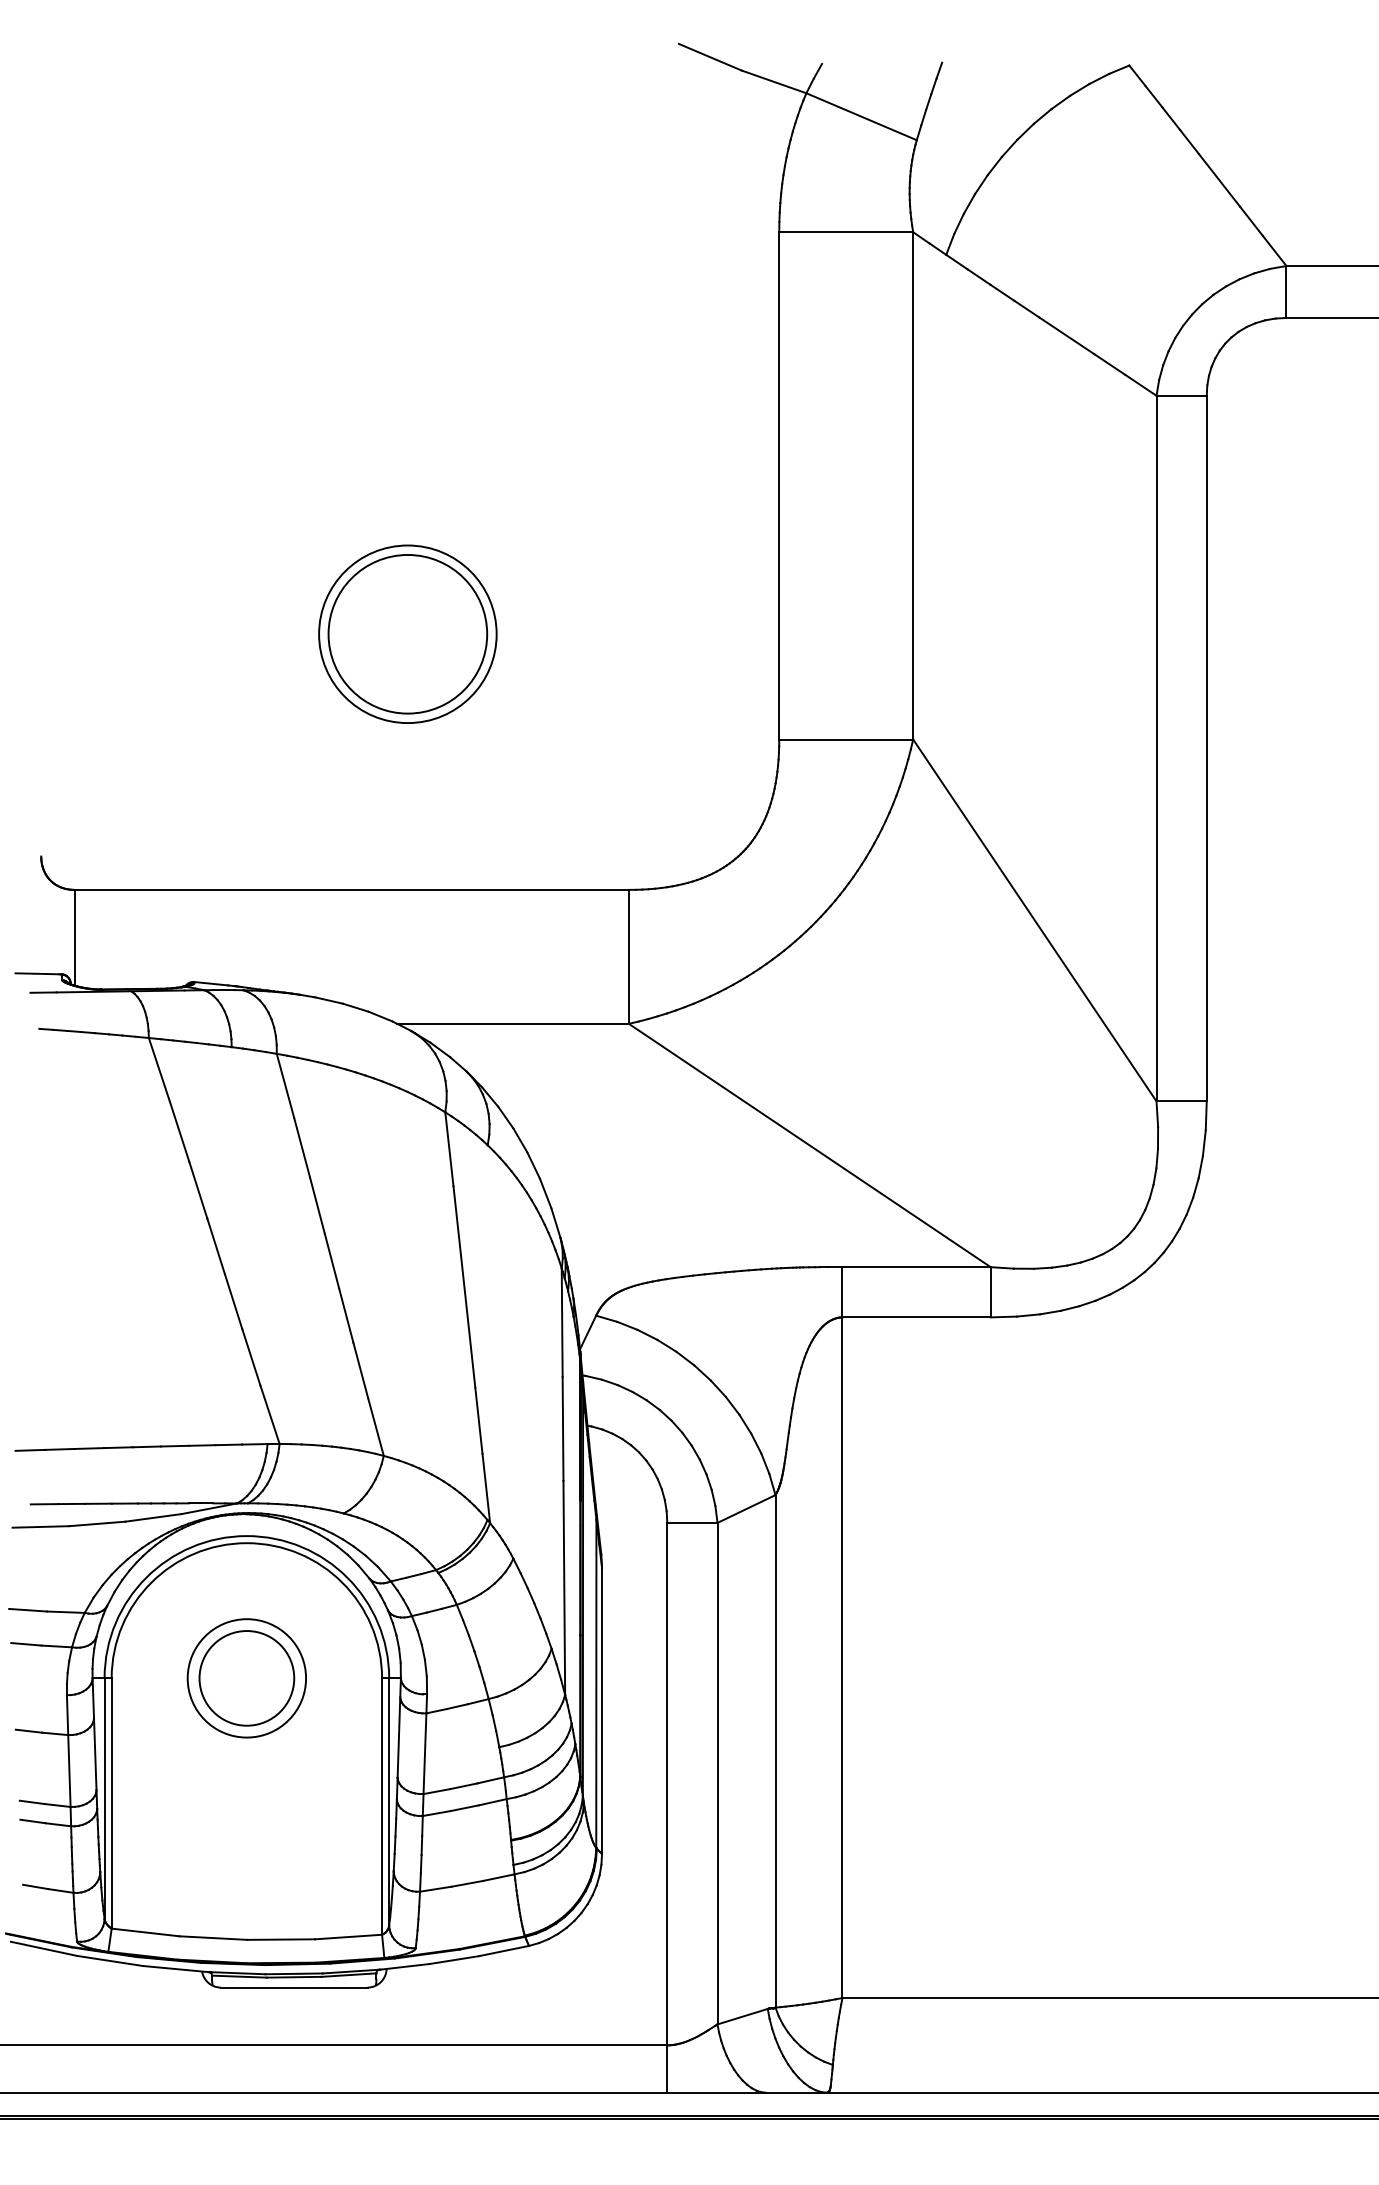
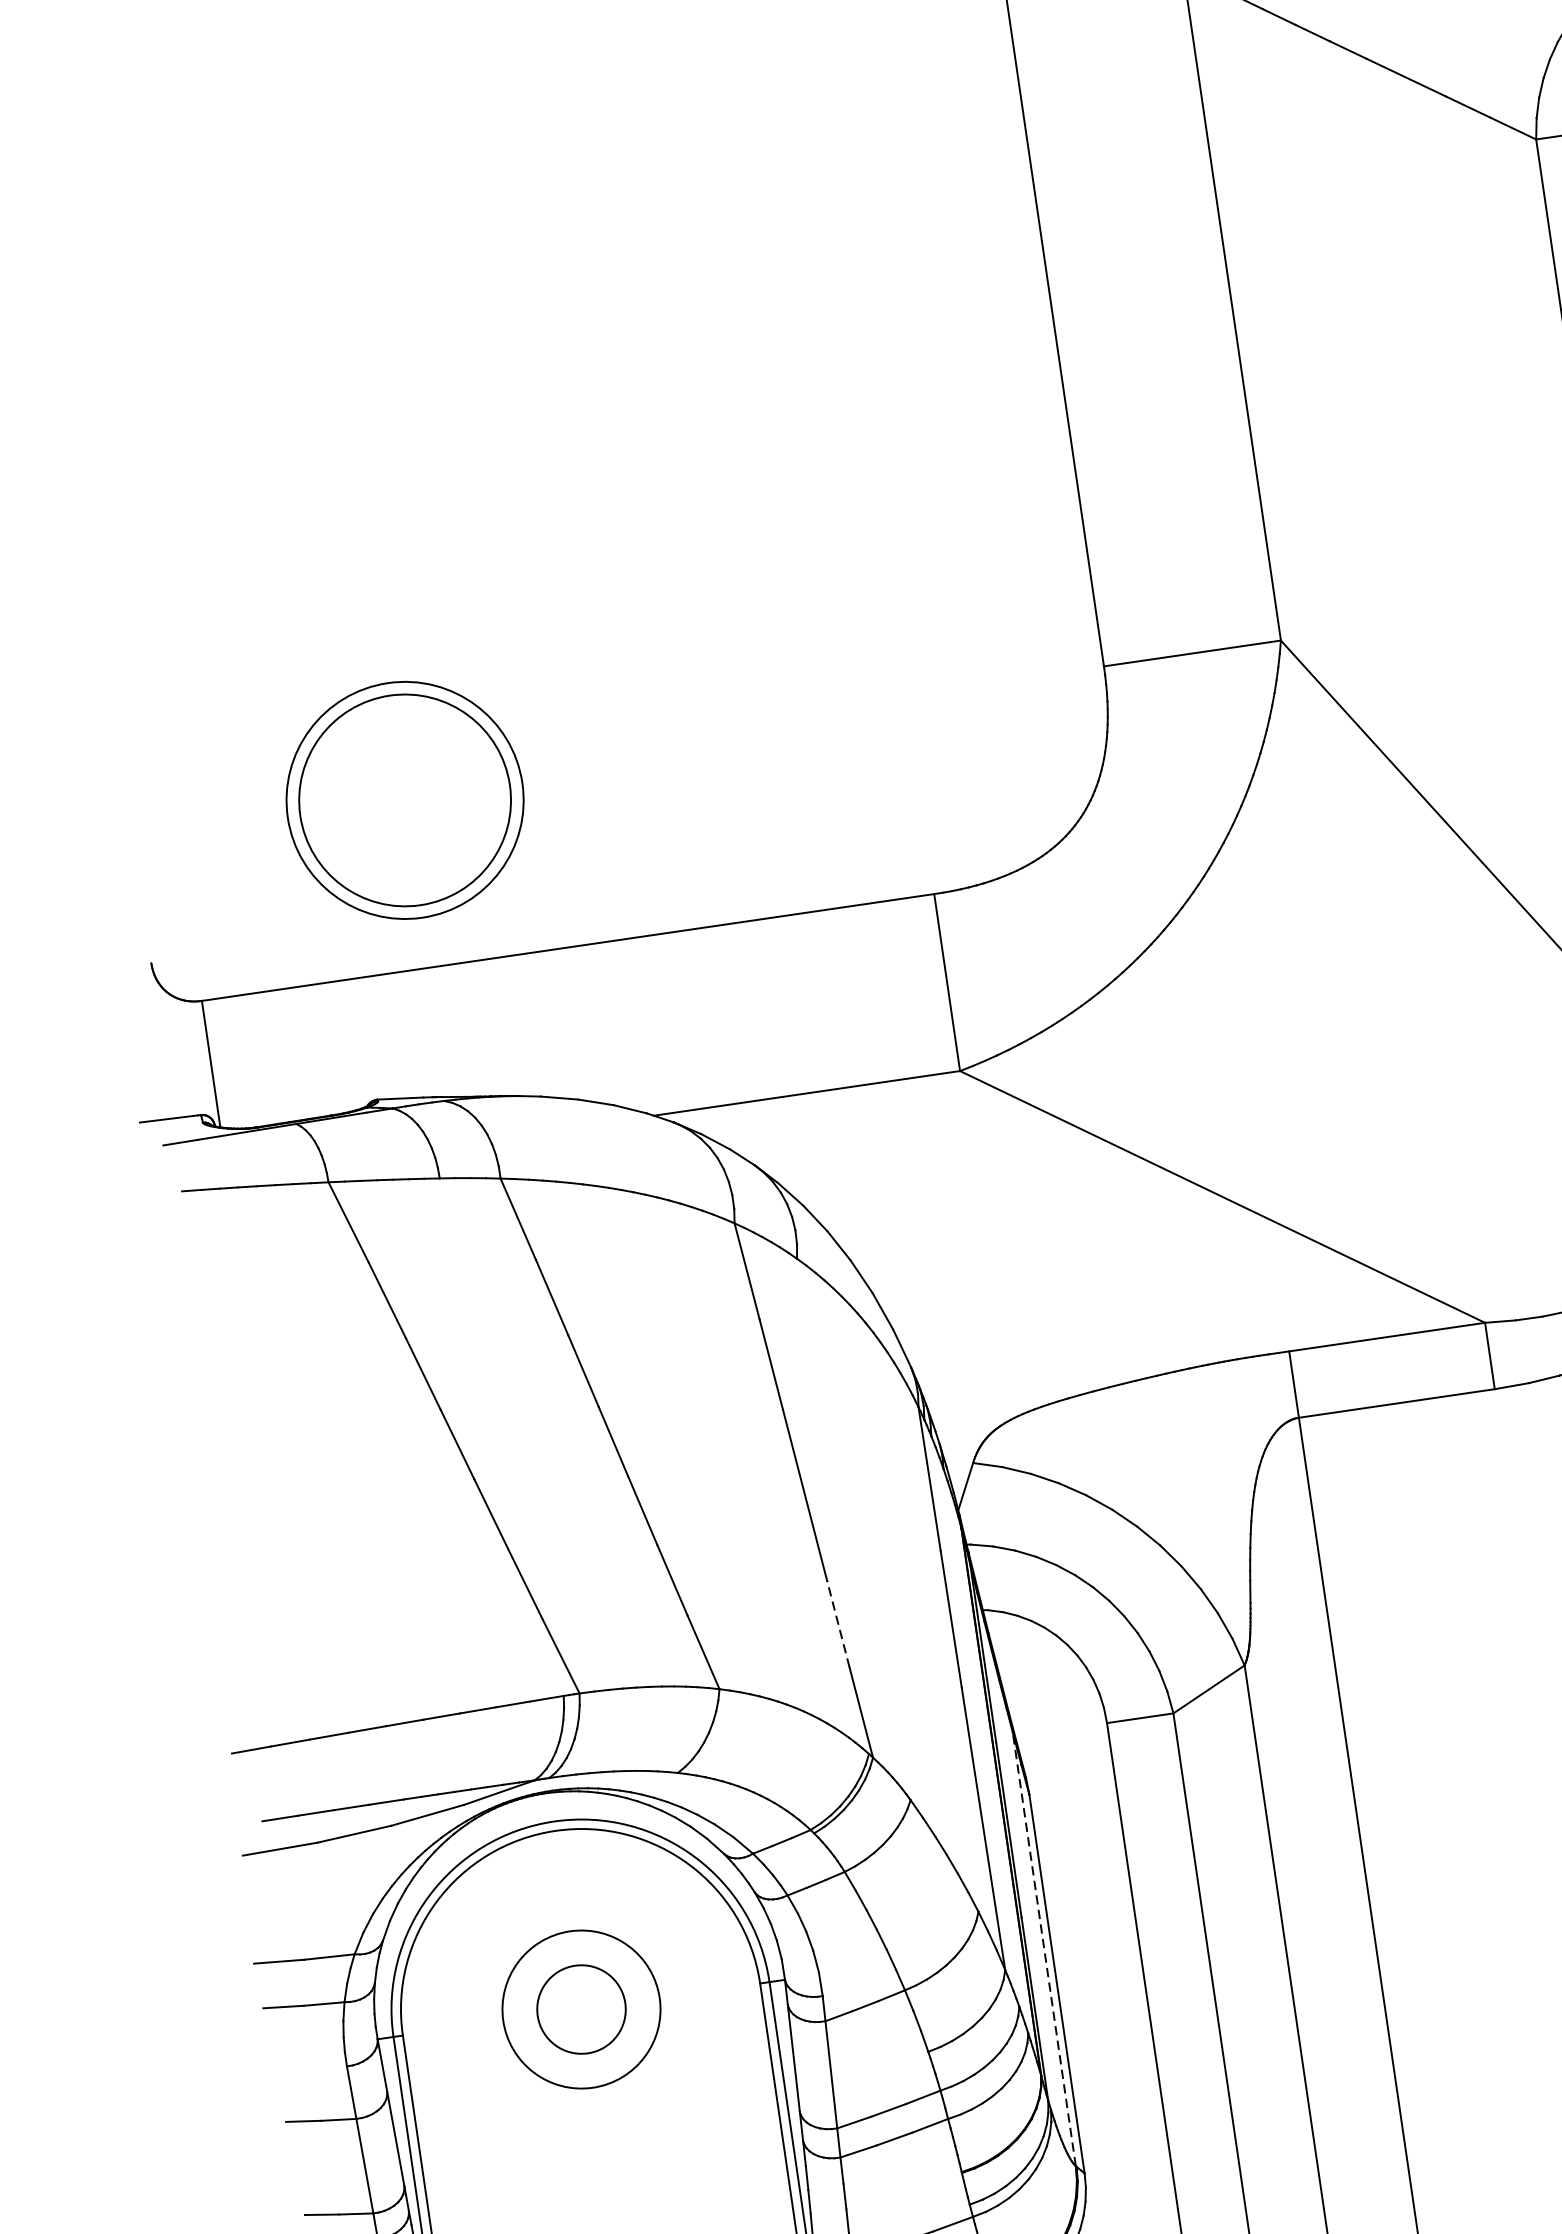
part: (407, 633) -> (404, 799), moved
line: (478, 1420) -> (837, 1624), solid -> dashed
circle: (246, 1678) -> (581, 2009), size x0.7
line: (596, 1683) -> (1044, 1948), solid -> dashed

